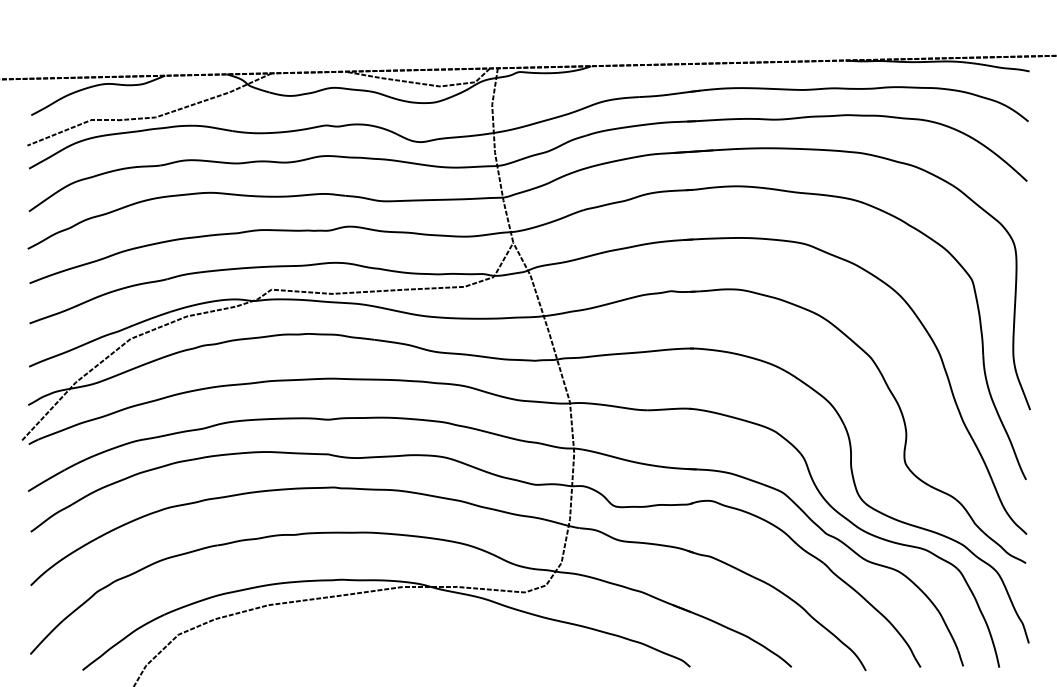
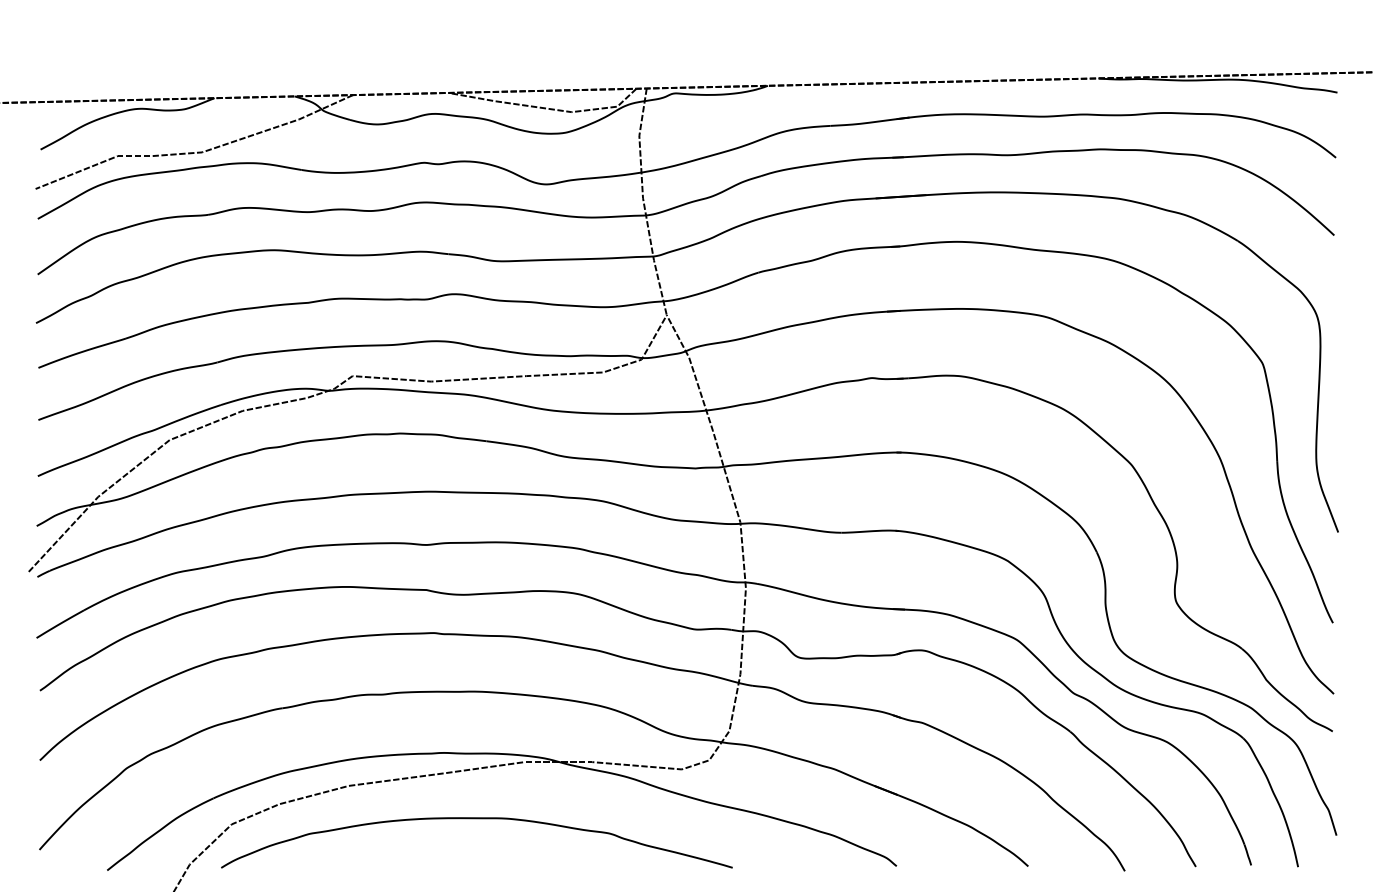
curve: (367, 630) -> (477, 818), added

